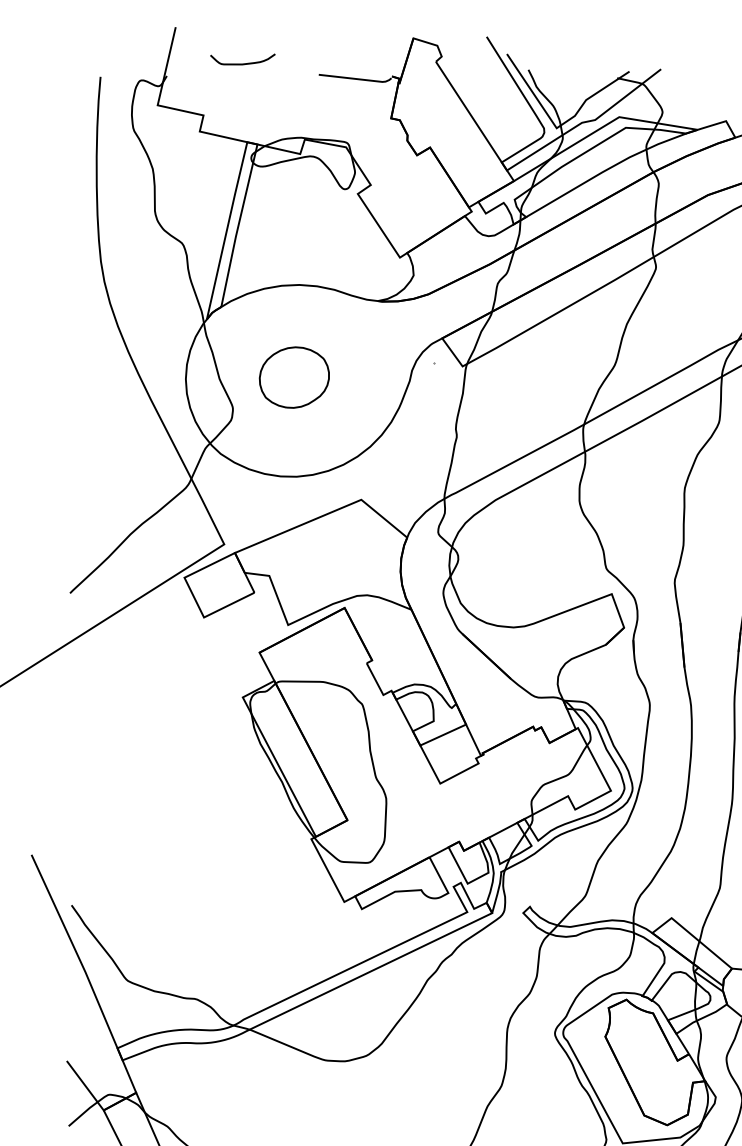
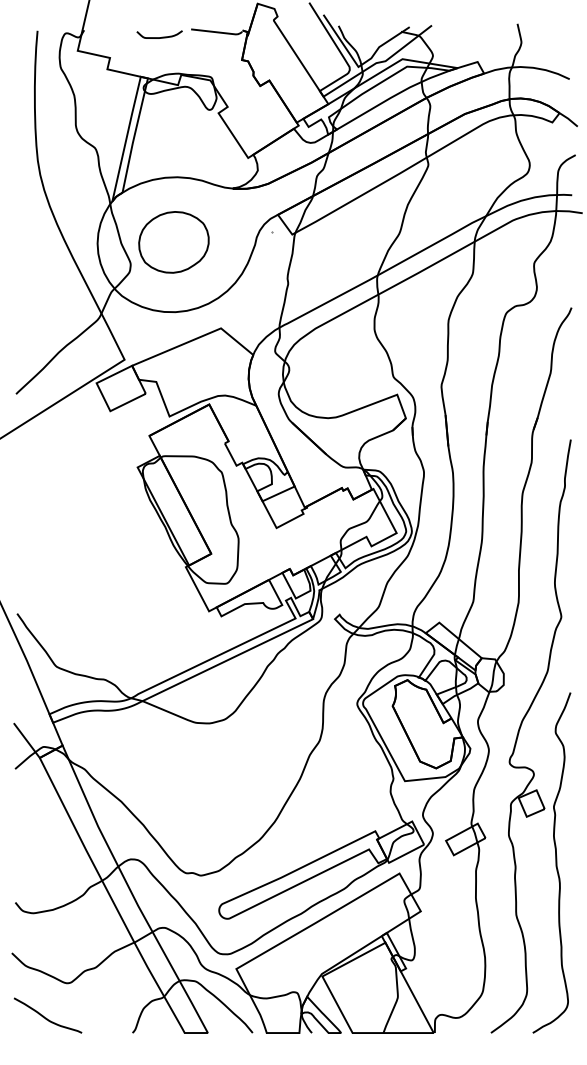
curve: (242, 63) -> (159, 37), moved
part: (293, 377) -> (173, 242), size x1.43

